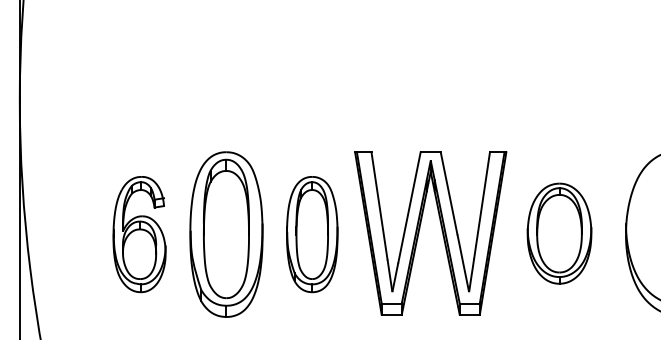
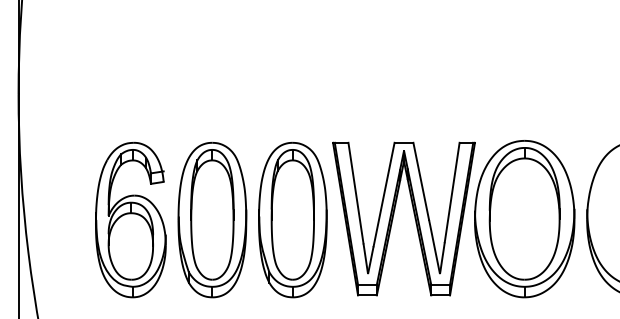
part: (139, 233) -> (130, 219), size x1.43
part: (311, 233) -> (292, 219), size x1.43
part: (559, 233) -> (524, 219), size x1.67

